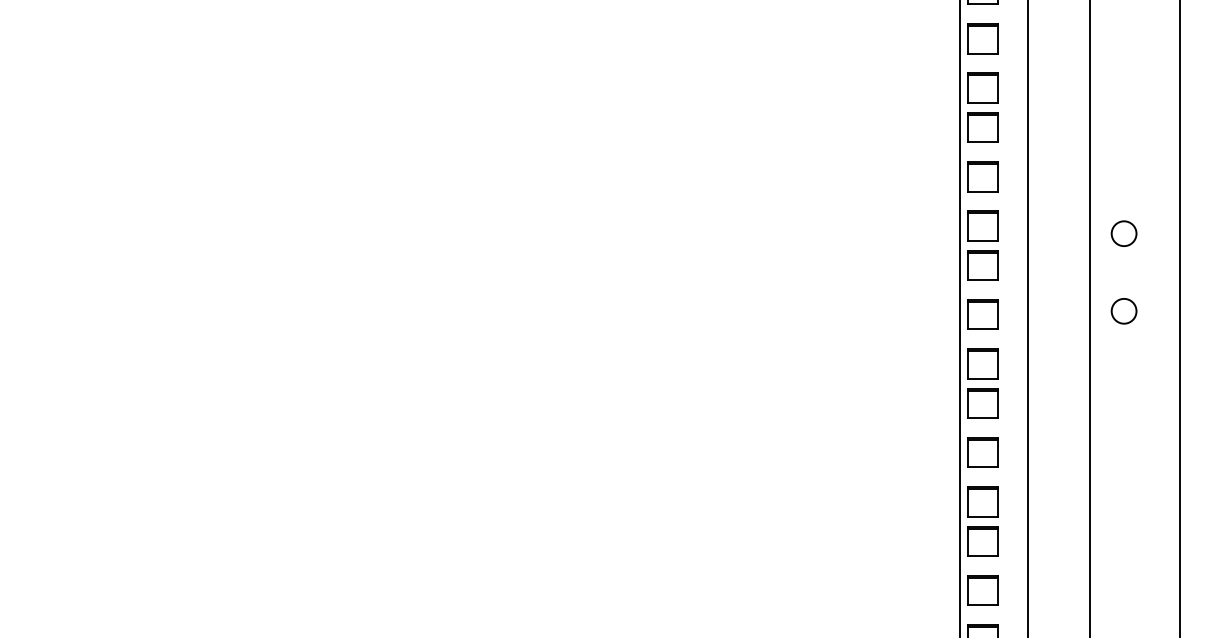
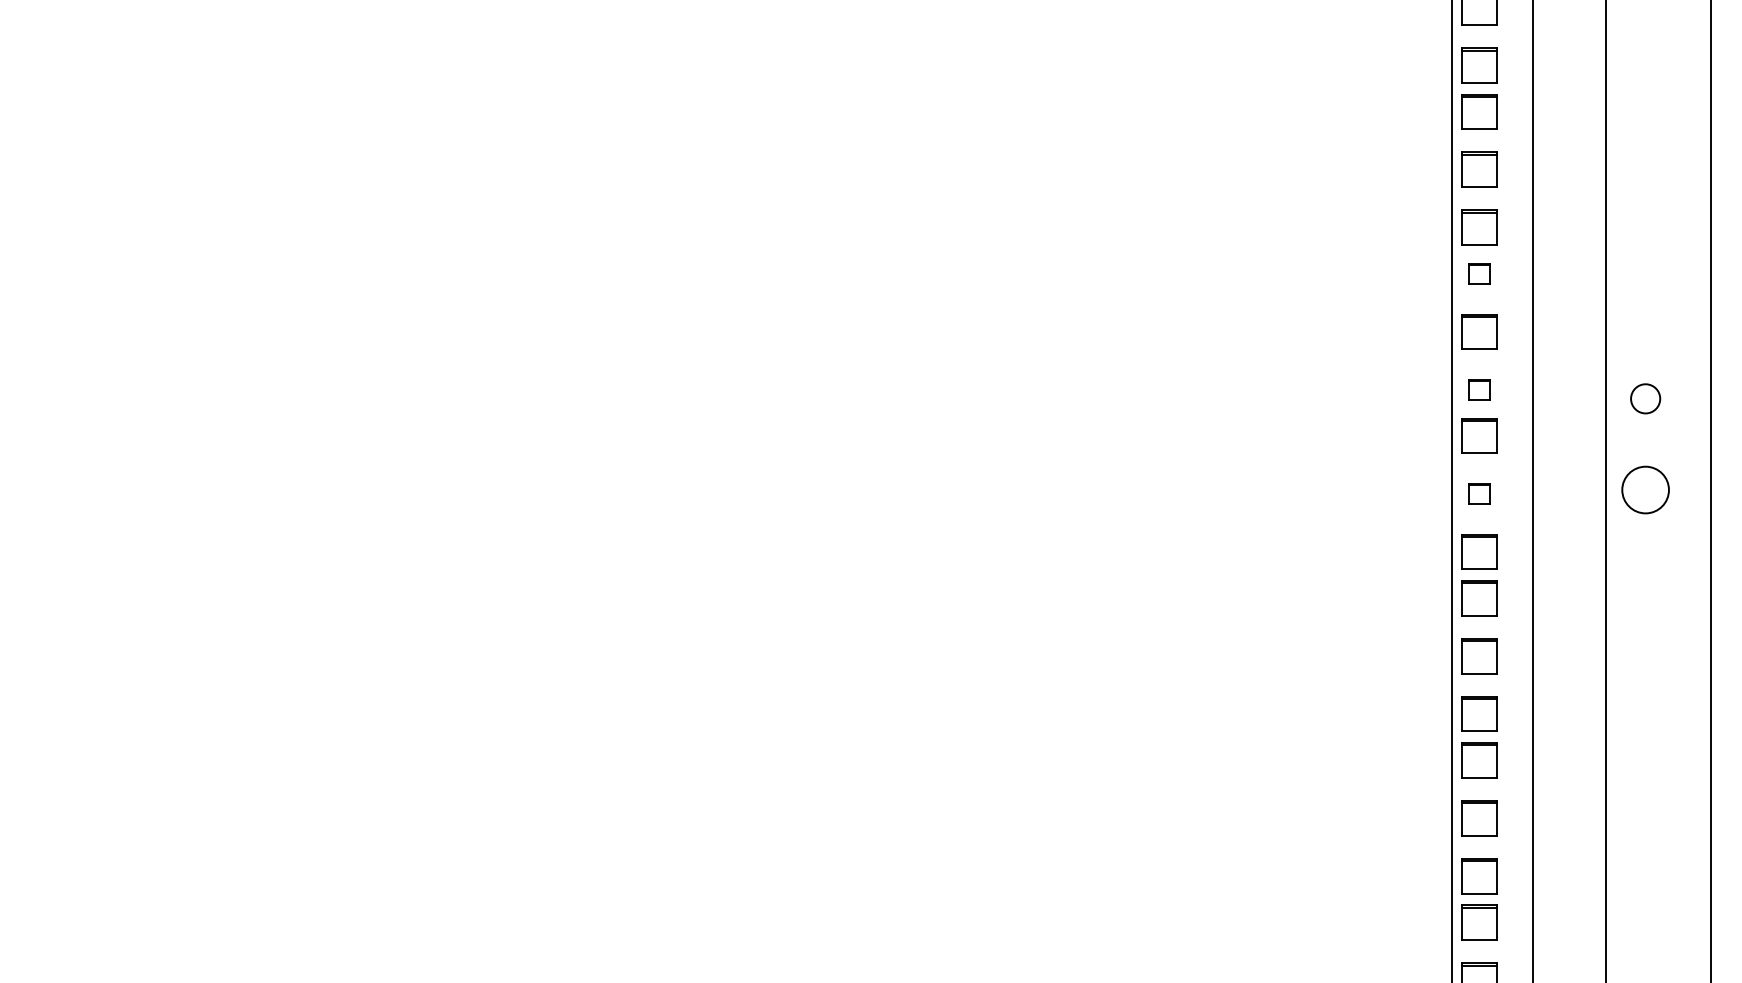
part: (982, 127) -> (1479, 273), size x0.6
part: (982, 225) -> (1479, 389), size x0.6
circle: (1123, 310) -> (1645, 489), size x1.6
part: (982, 314) -> (1479, 493), size x0.6

